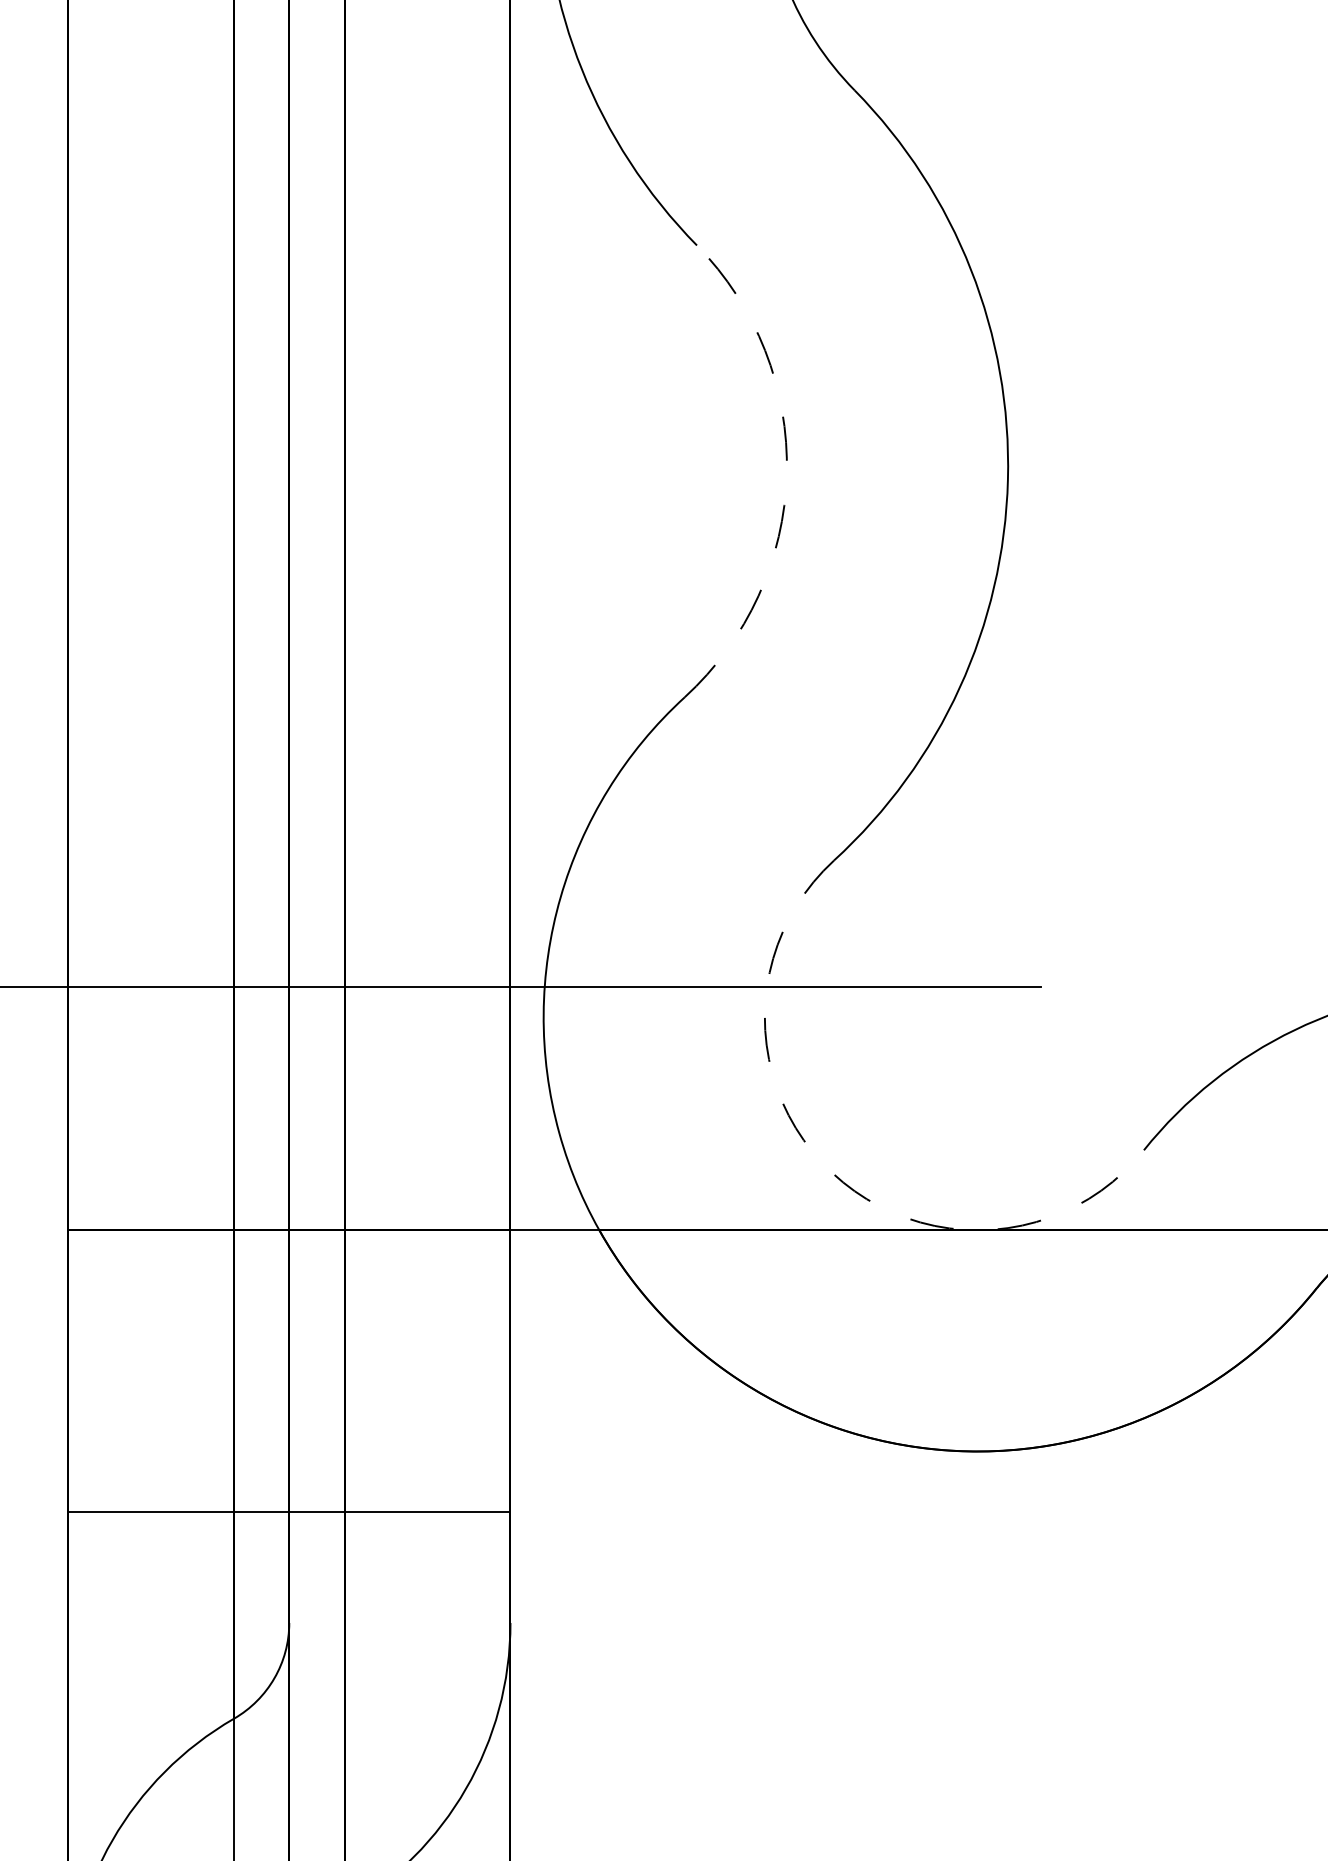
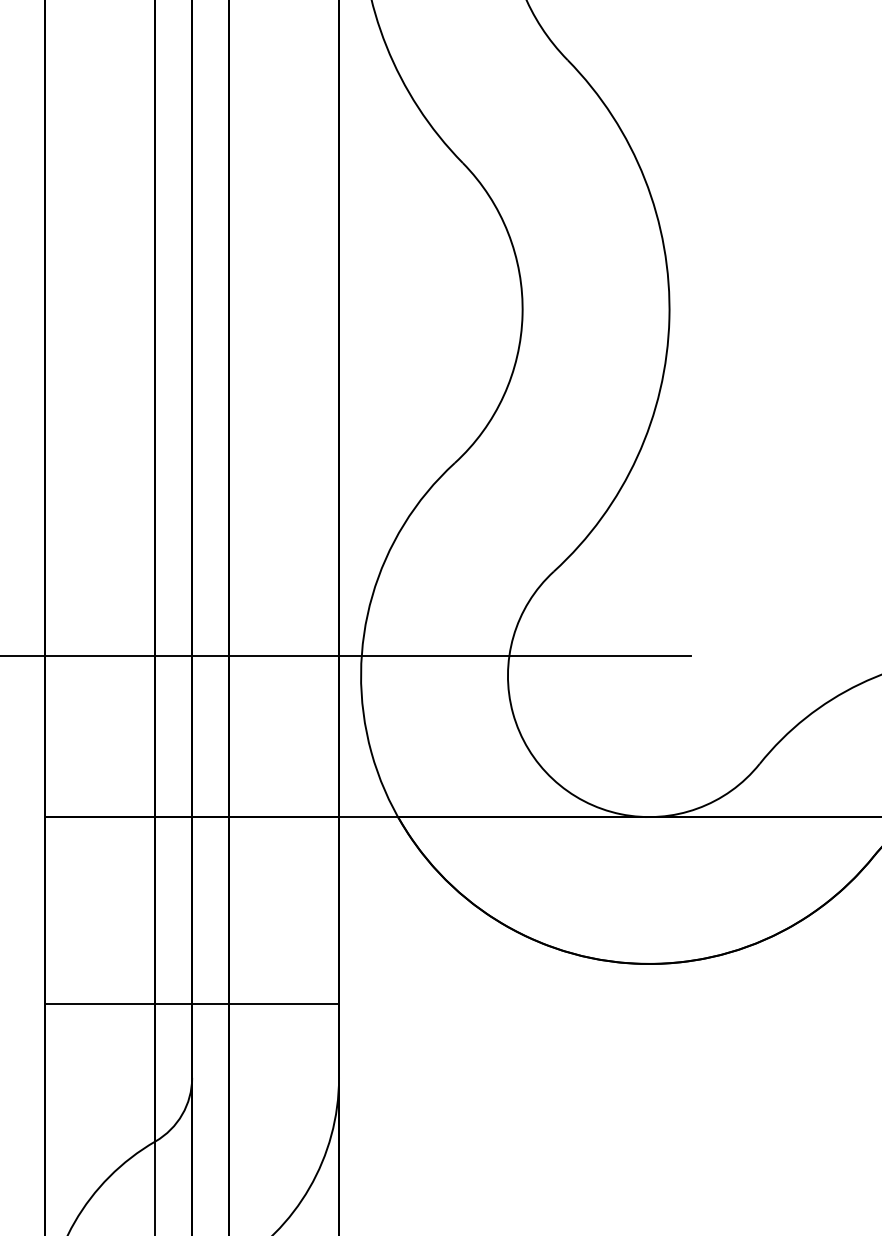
arc: (786, 473) -> (522, 314), dashed -> solid
arc: (831, 1173) -> (552, 779), dashed -> solid

